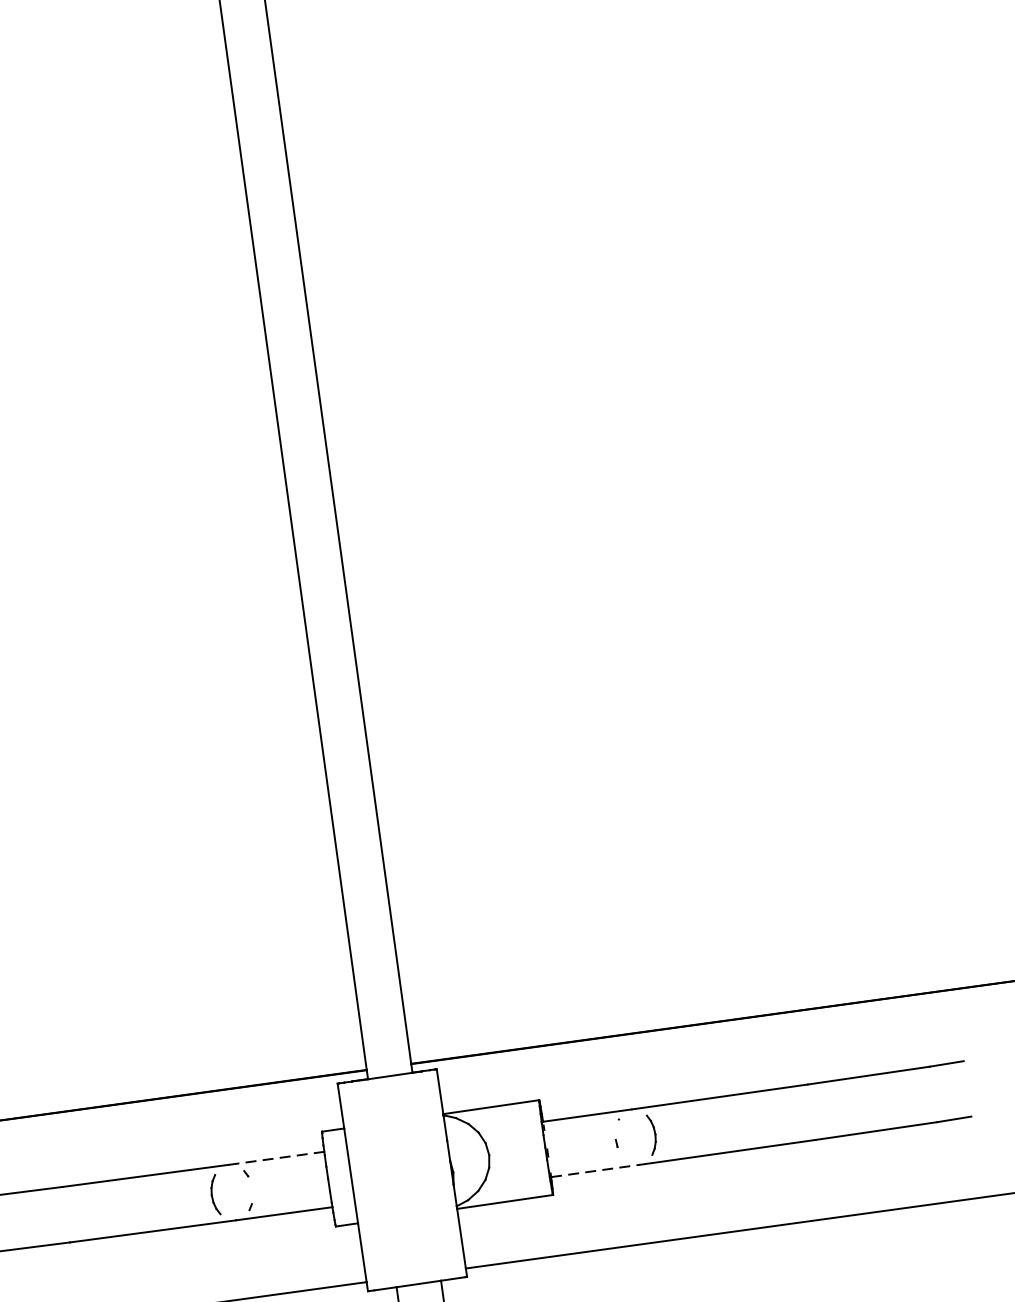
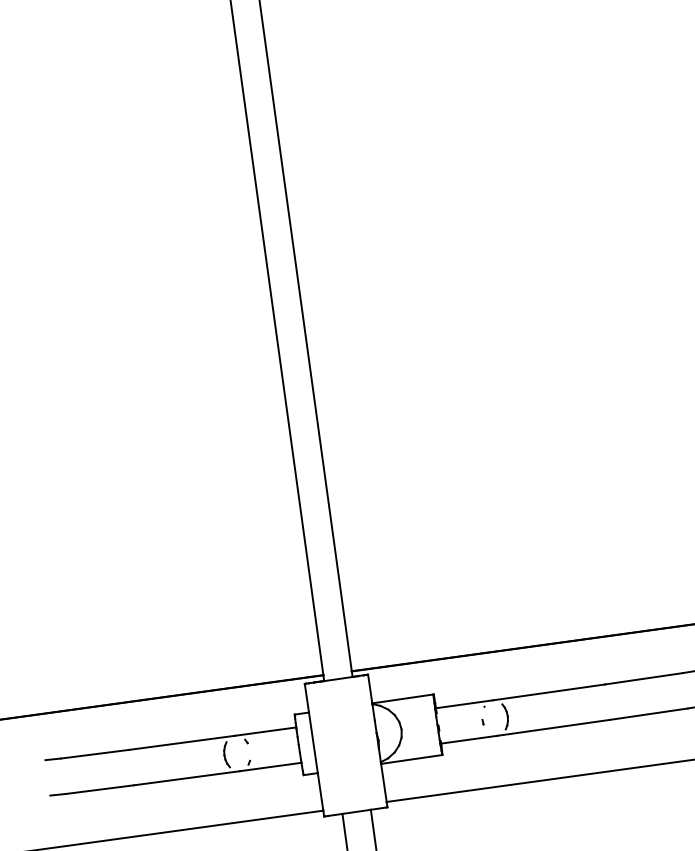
line: (276, 1158) -> (265, 731), dashed -> solid
line: (595, 1170) -> (469, 739), dashed -> solid

